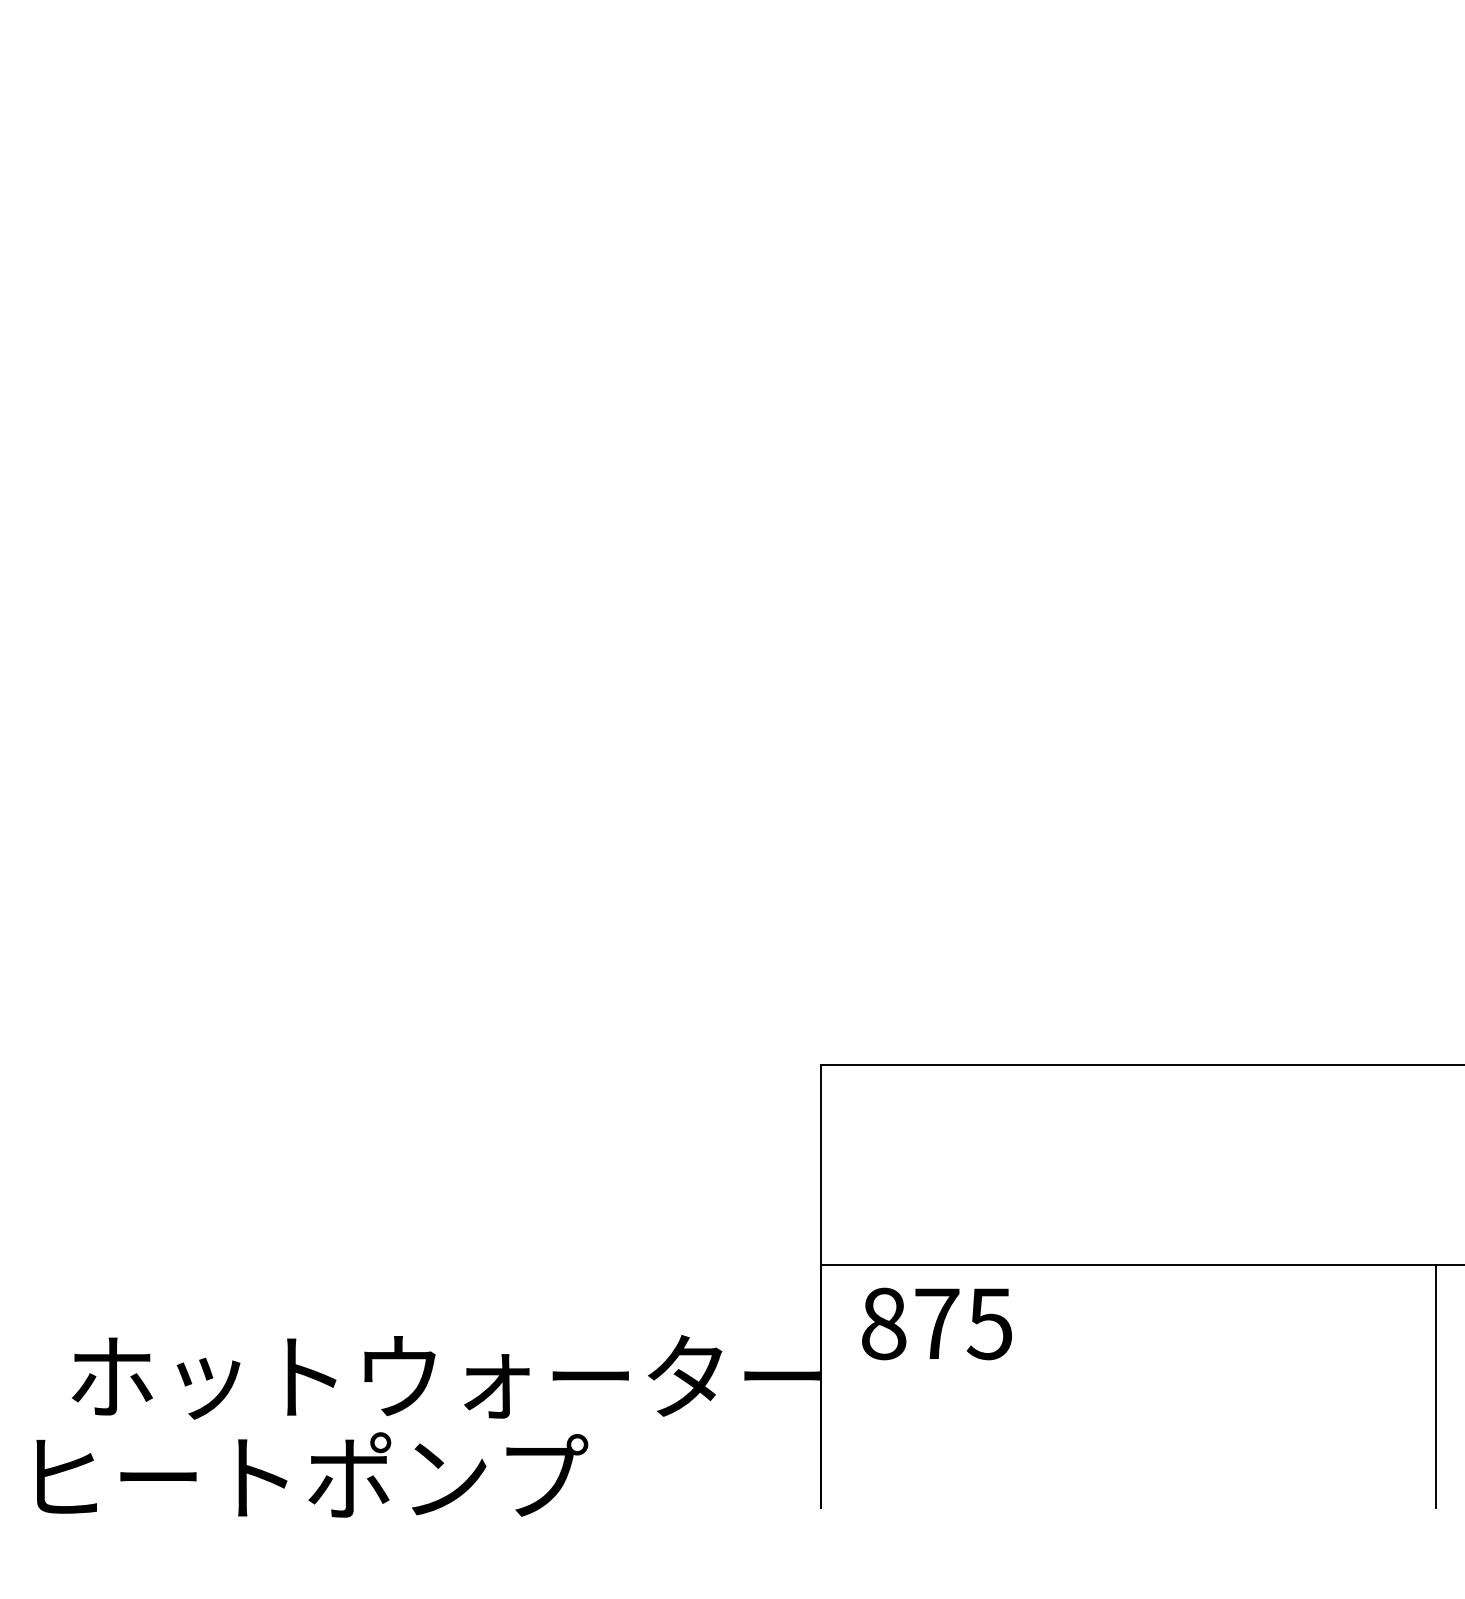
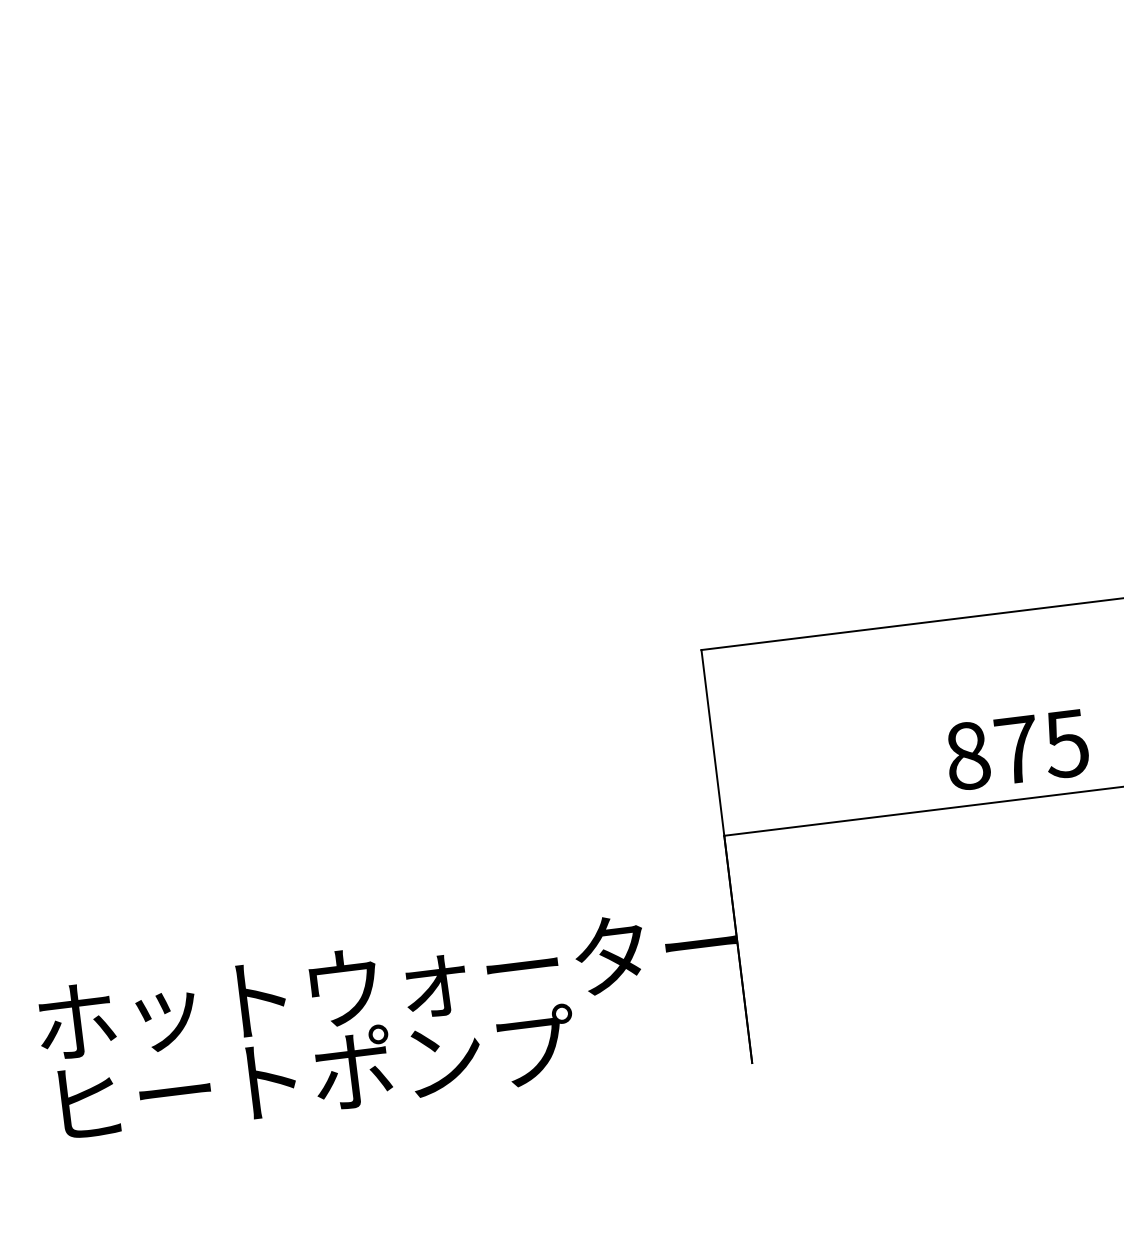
text: (936, 1323) -> (1016, 749), moved
text: (312, 1474) -> (318, 1071), moved

